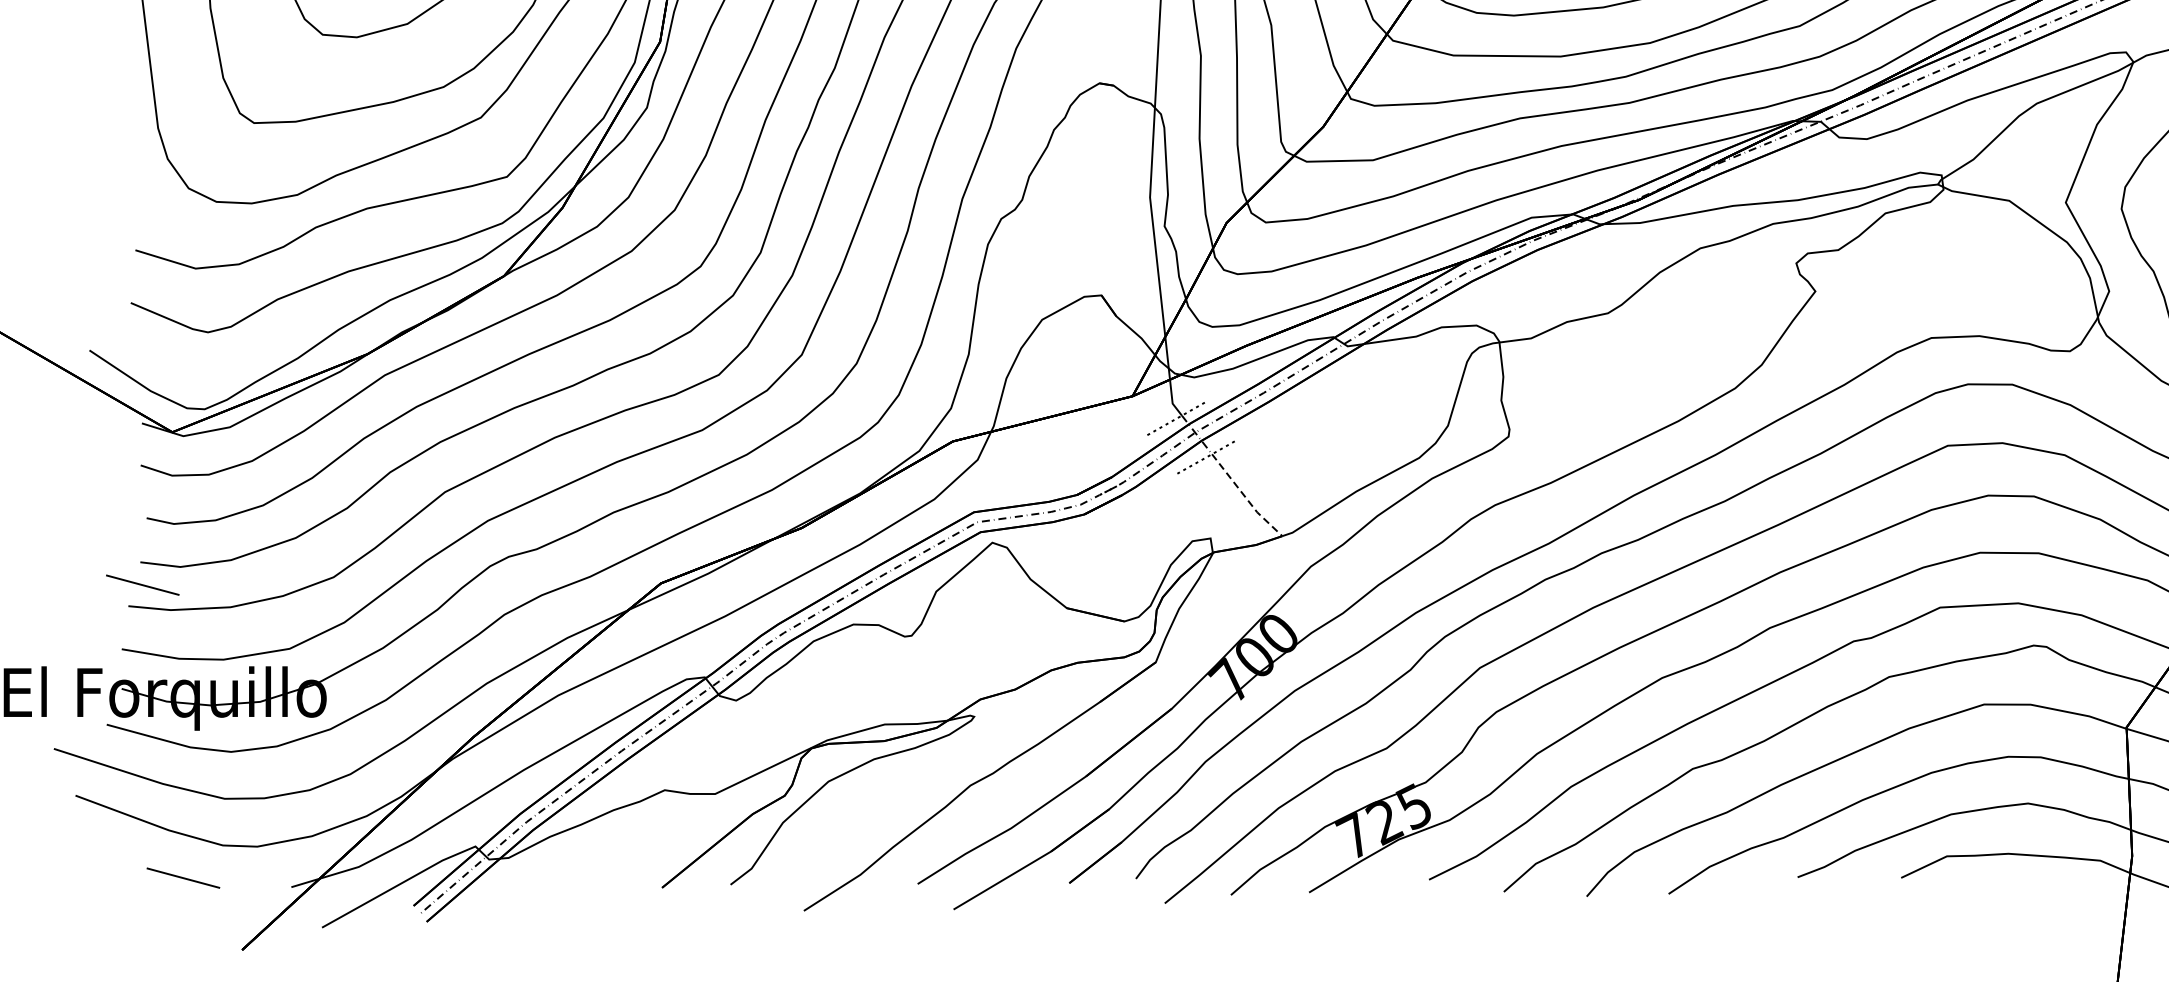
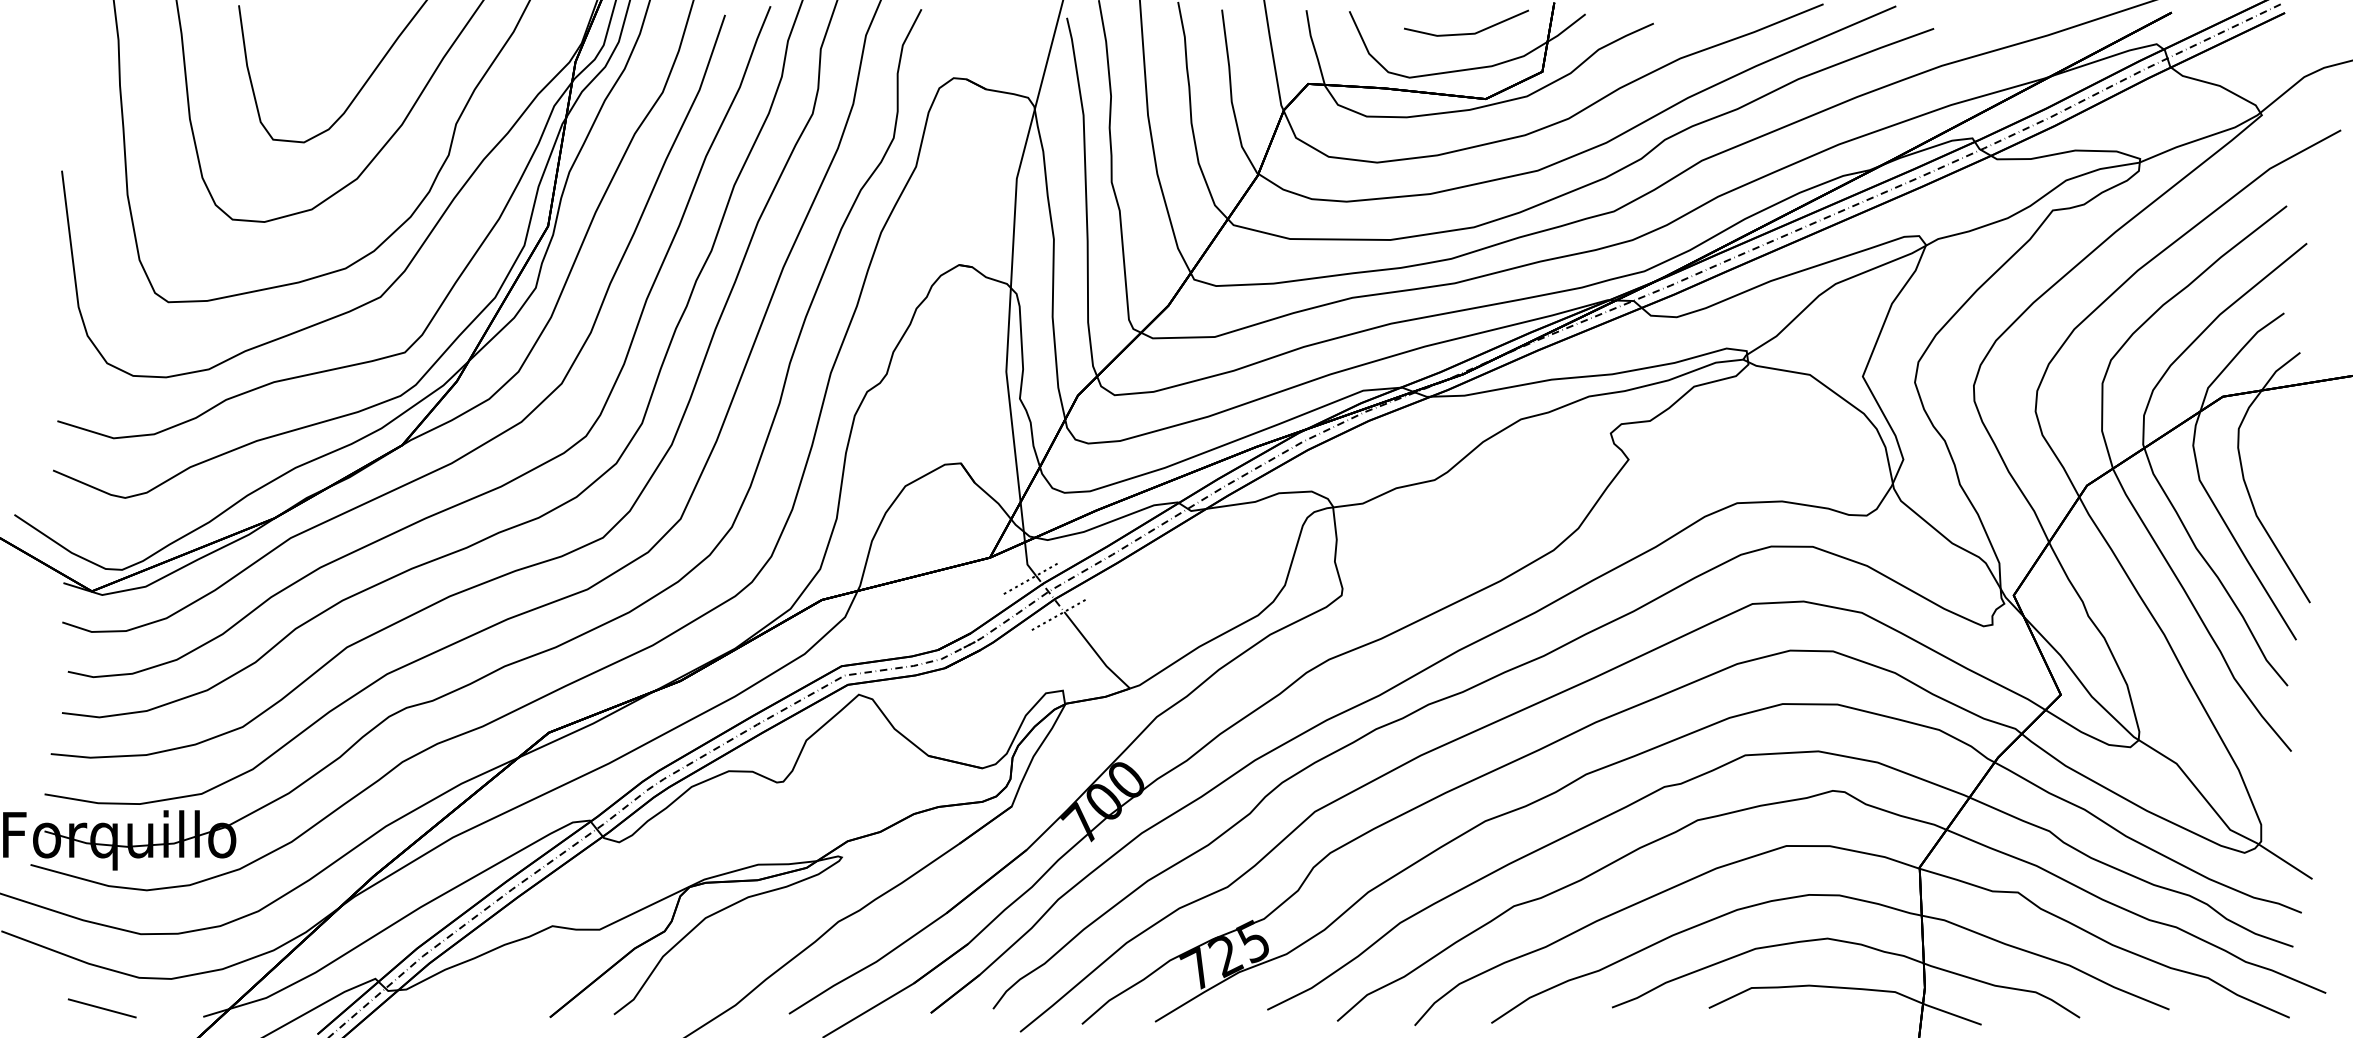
line: (1246, 497) -> (1096, 652), dashed -> solid
line: (141, 585) -> (63, 734), removed

